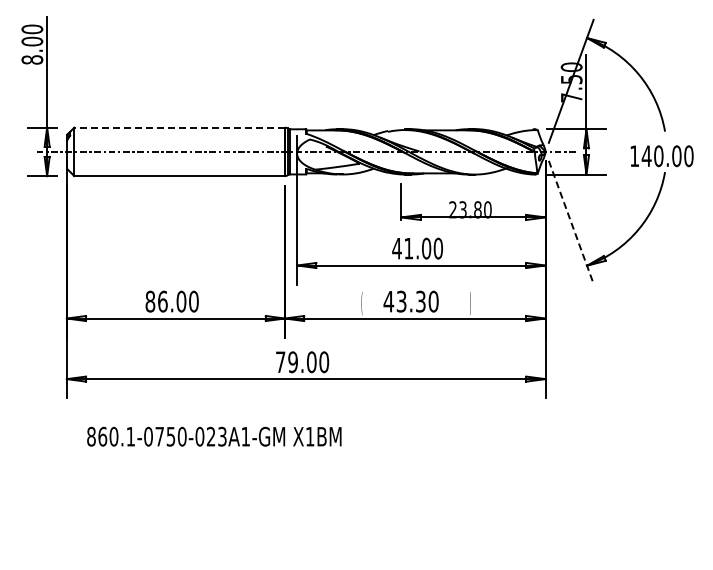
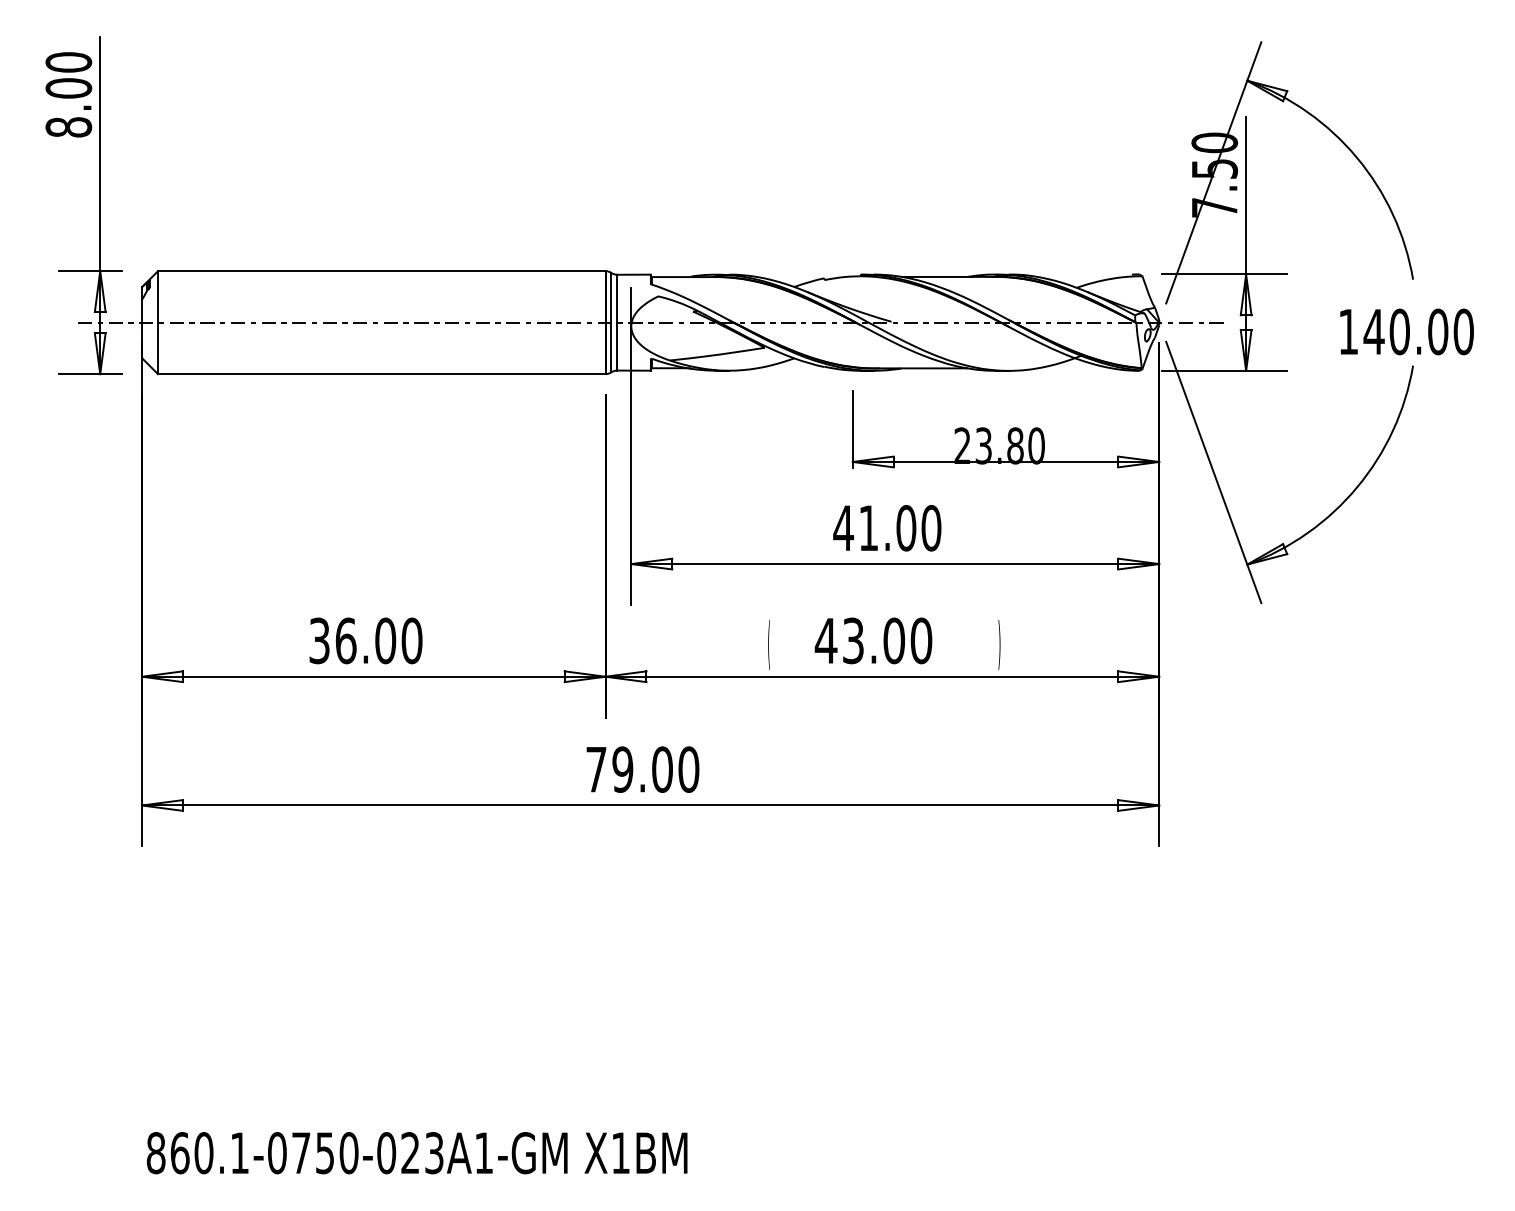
line: (179, 127) -> (381, 270), dashed -> solid
line: (571, 222) -> (1214, 472), dashed -> solid
text: (150, 301) -> (319, 640), 86.00 -> 36.00
text: (420, 301) -> (893, 640), 43.30 -> 43.00
text: (214, 436) -> (417, 1152), moved

